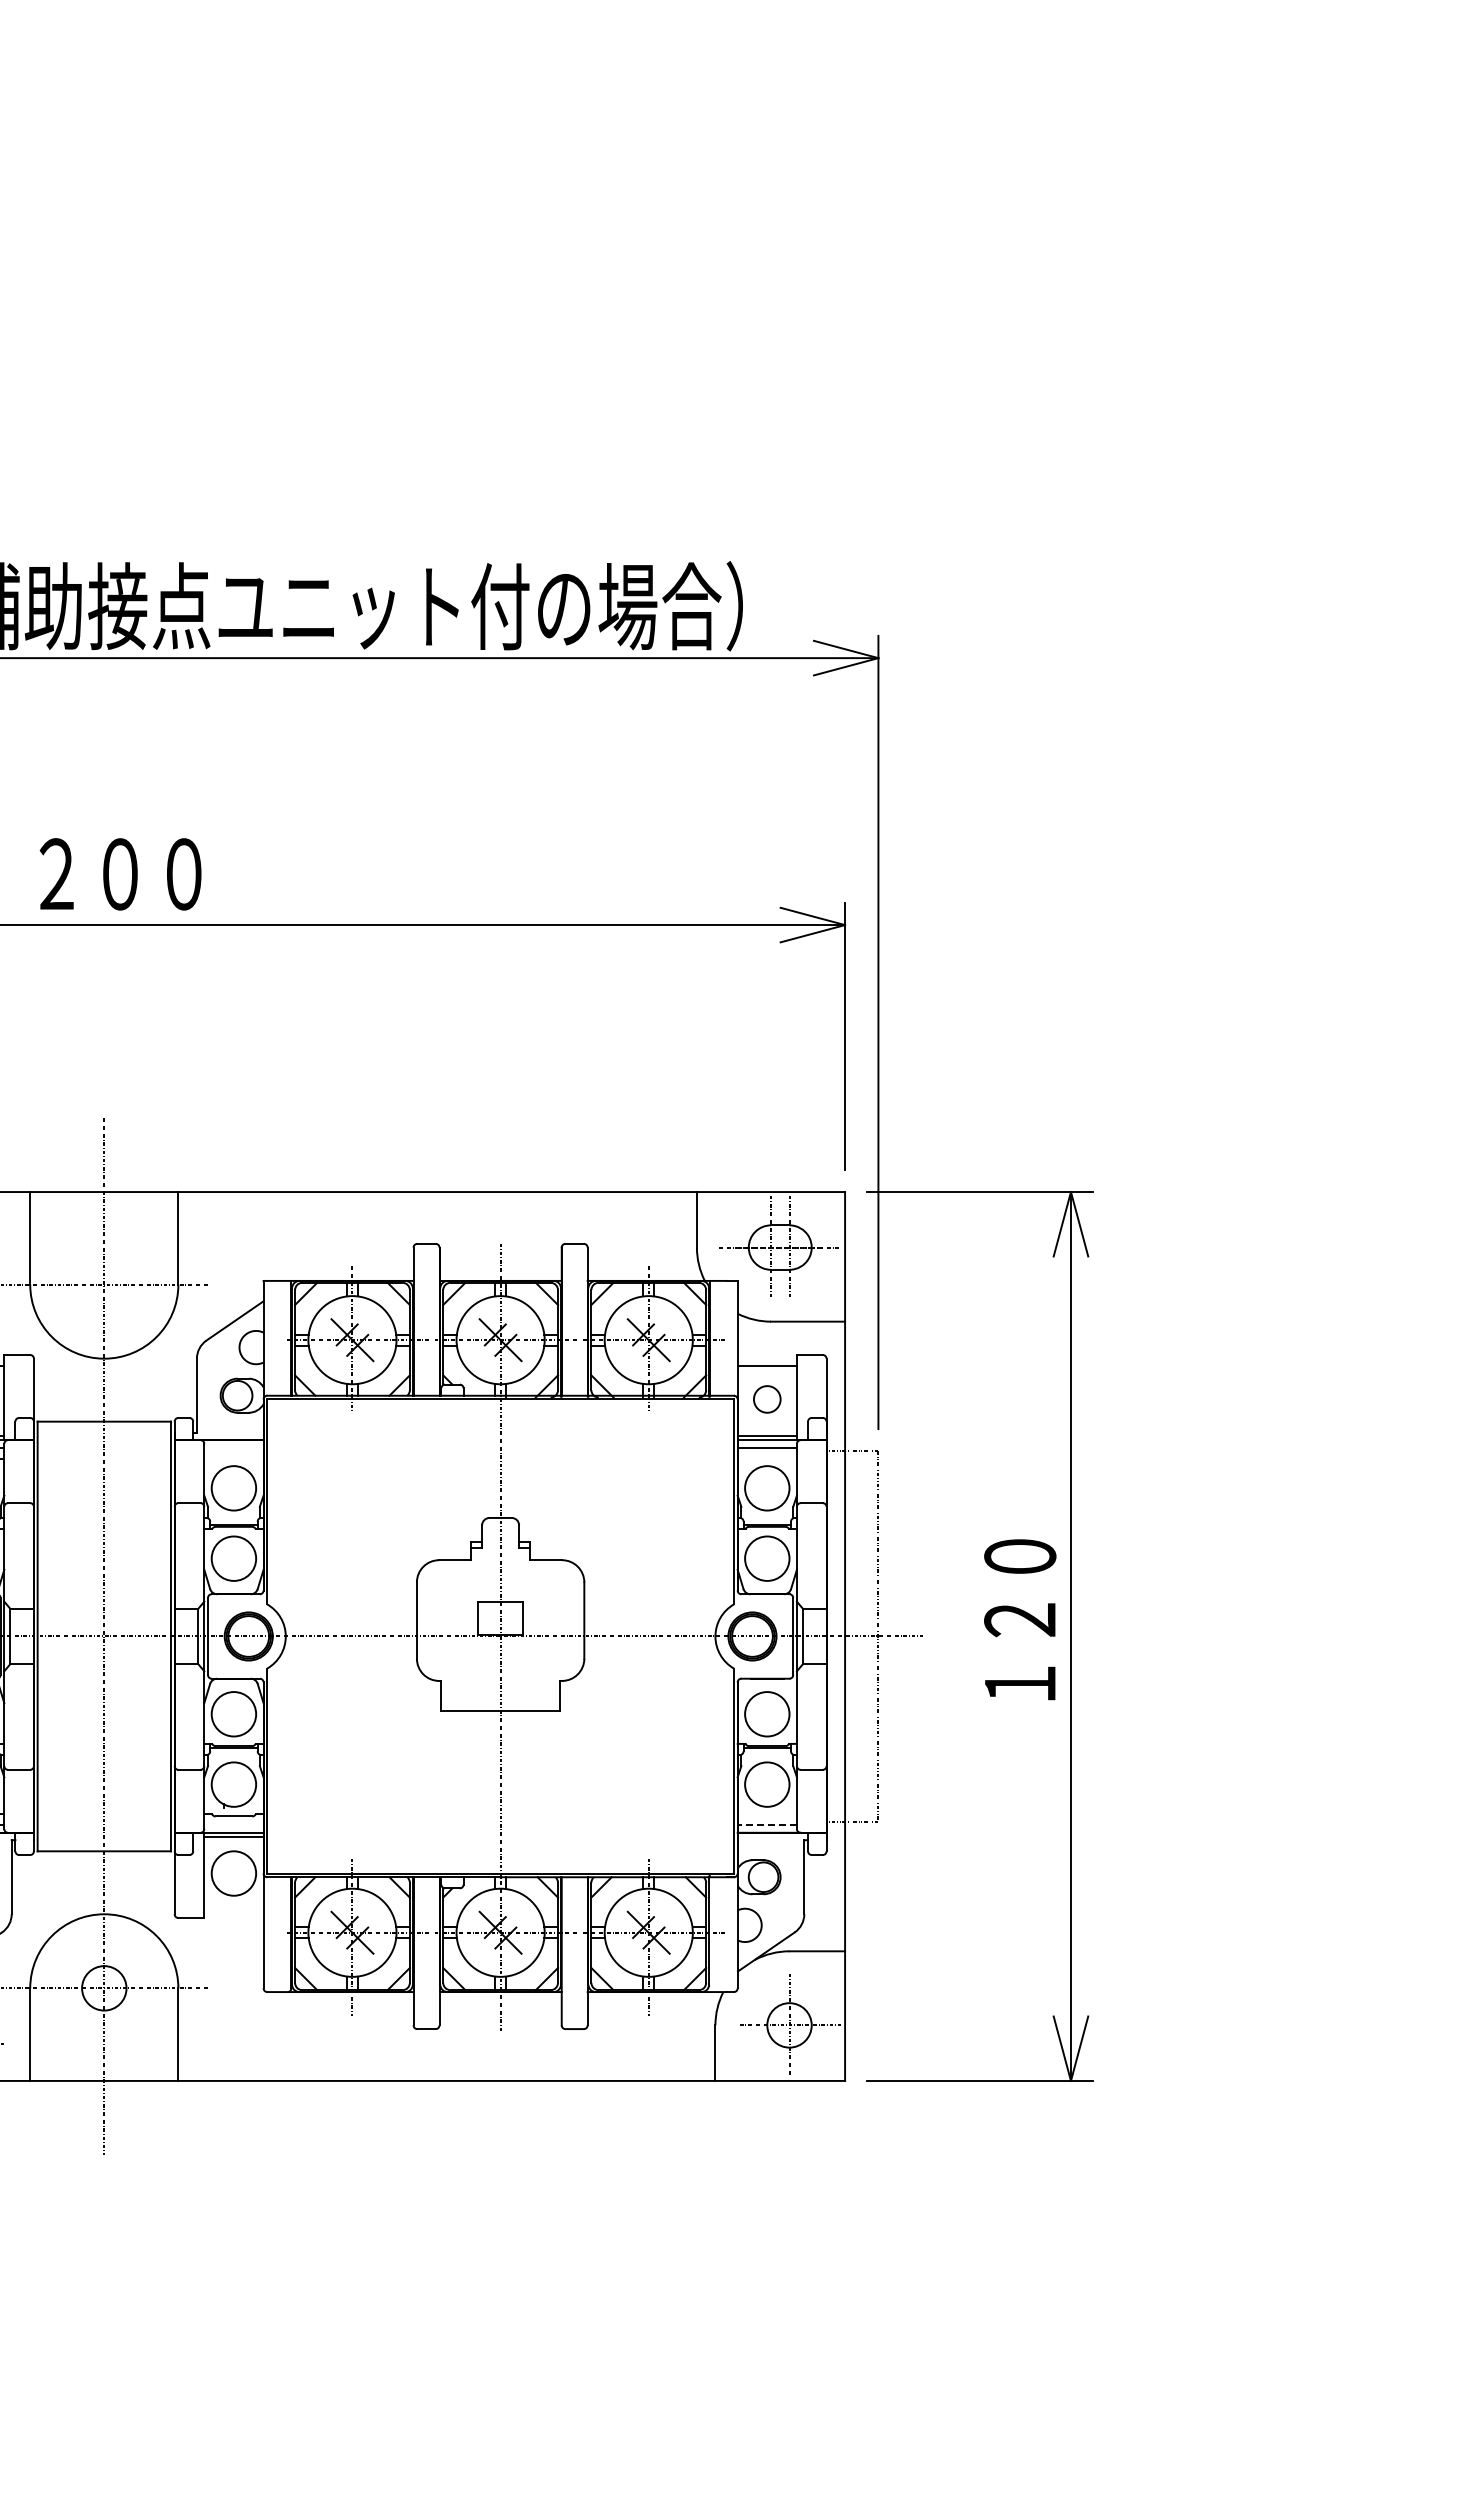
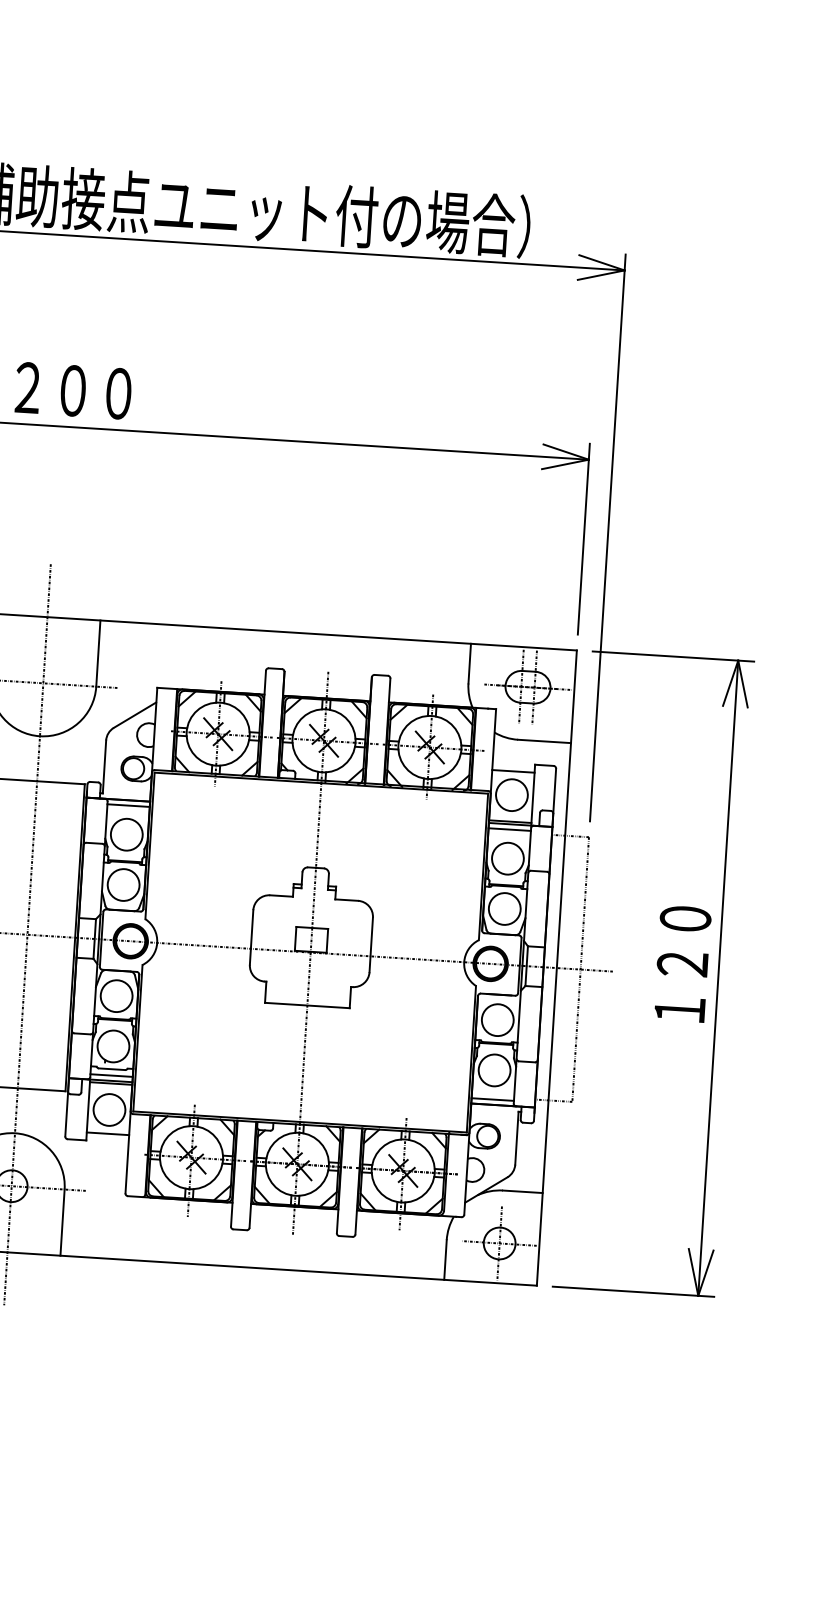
circle: (767, 1399) -> (512, 795), size x1.67
line: (233, 1447) -> (128, 805), added
line: (233, 1825) -> (111, 1075), added
line: (767, 1825) -> (492, 1099), dashed -> solid
line: (233, 1906) -> (107, 1133), added

